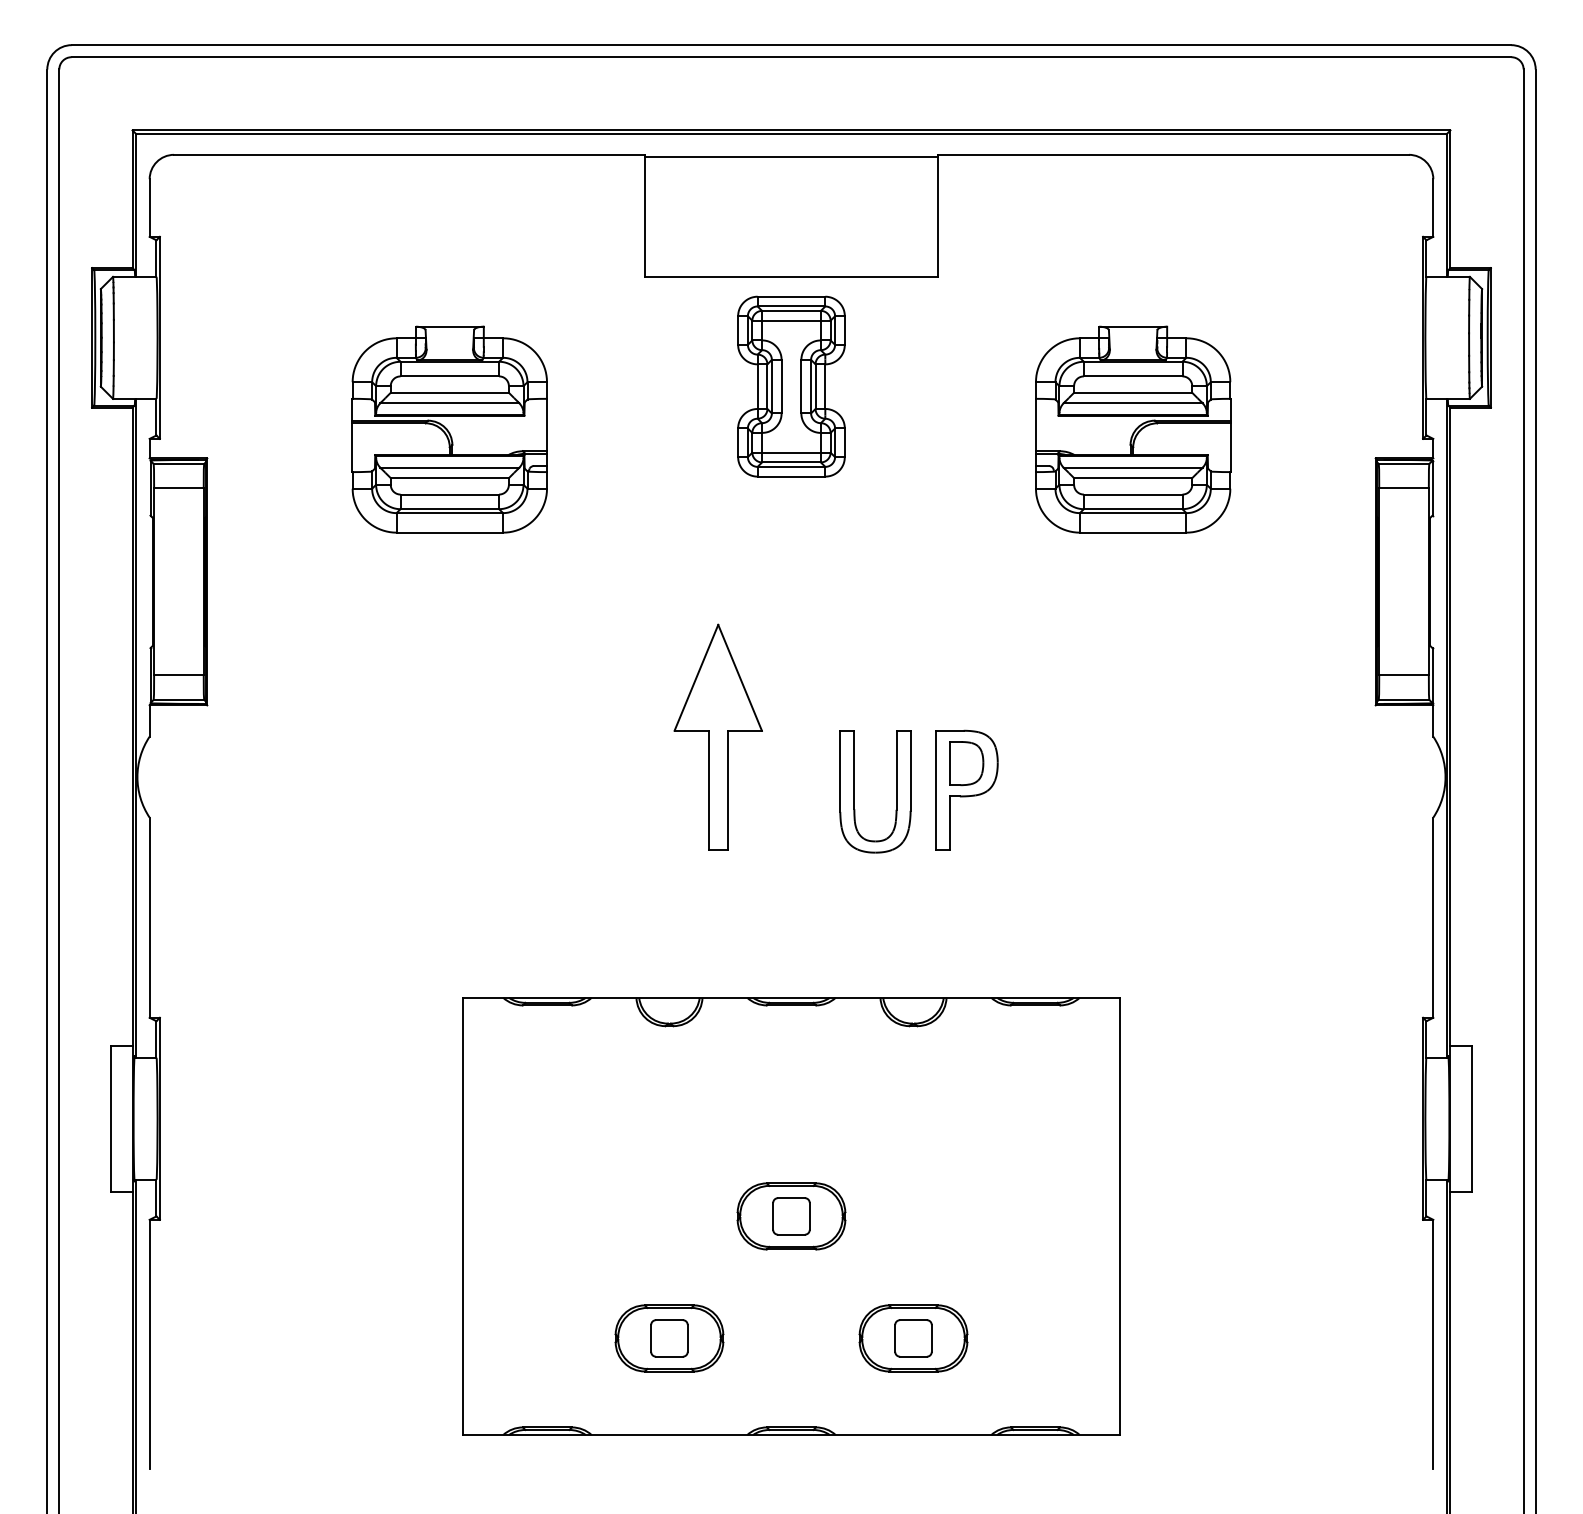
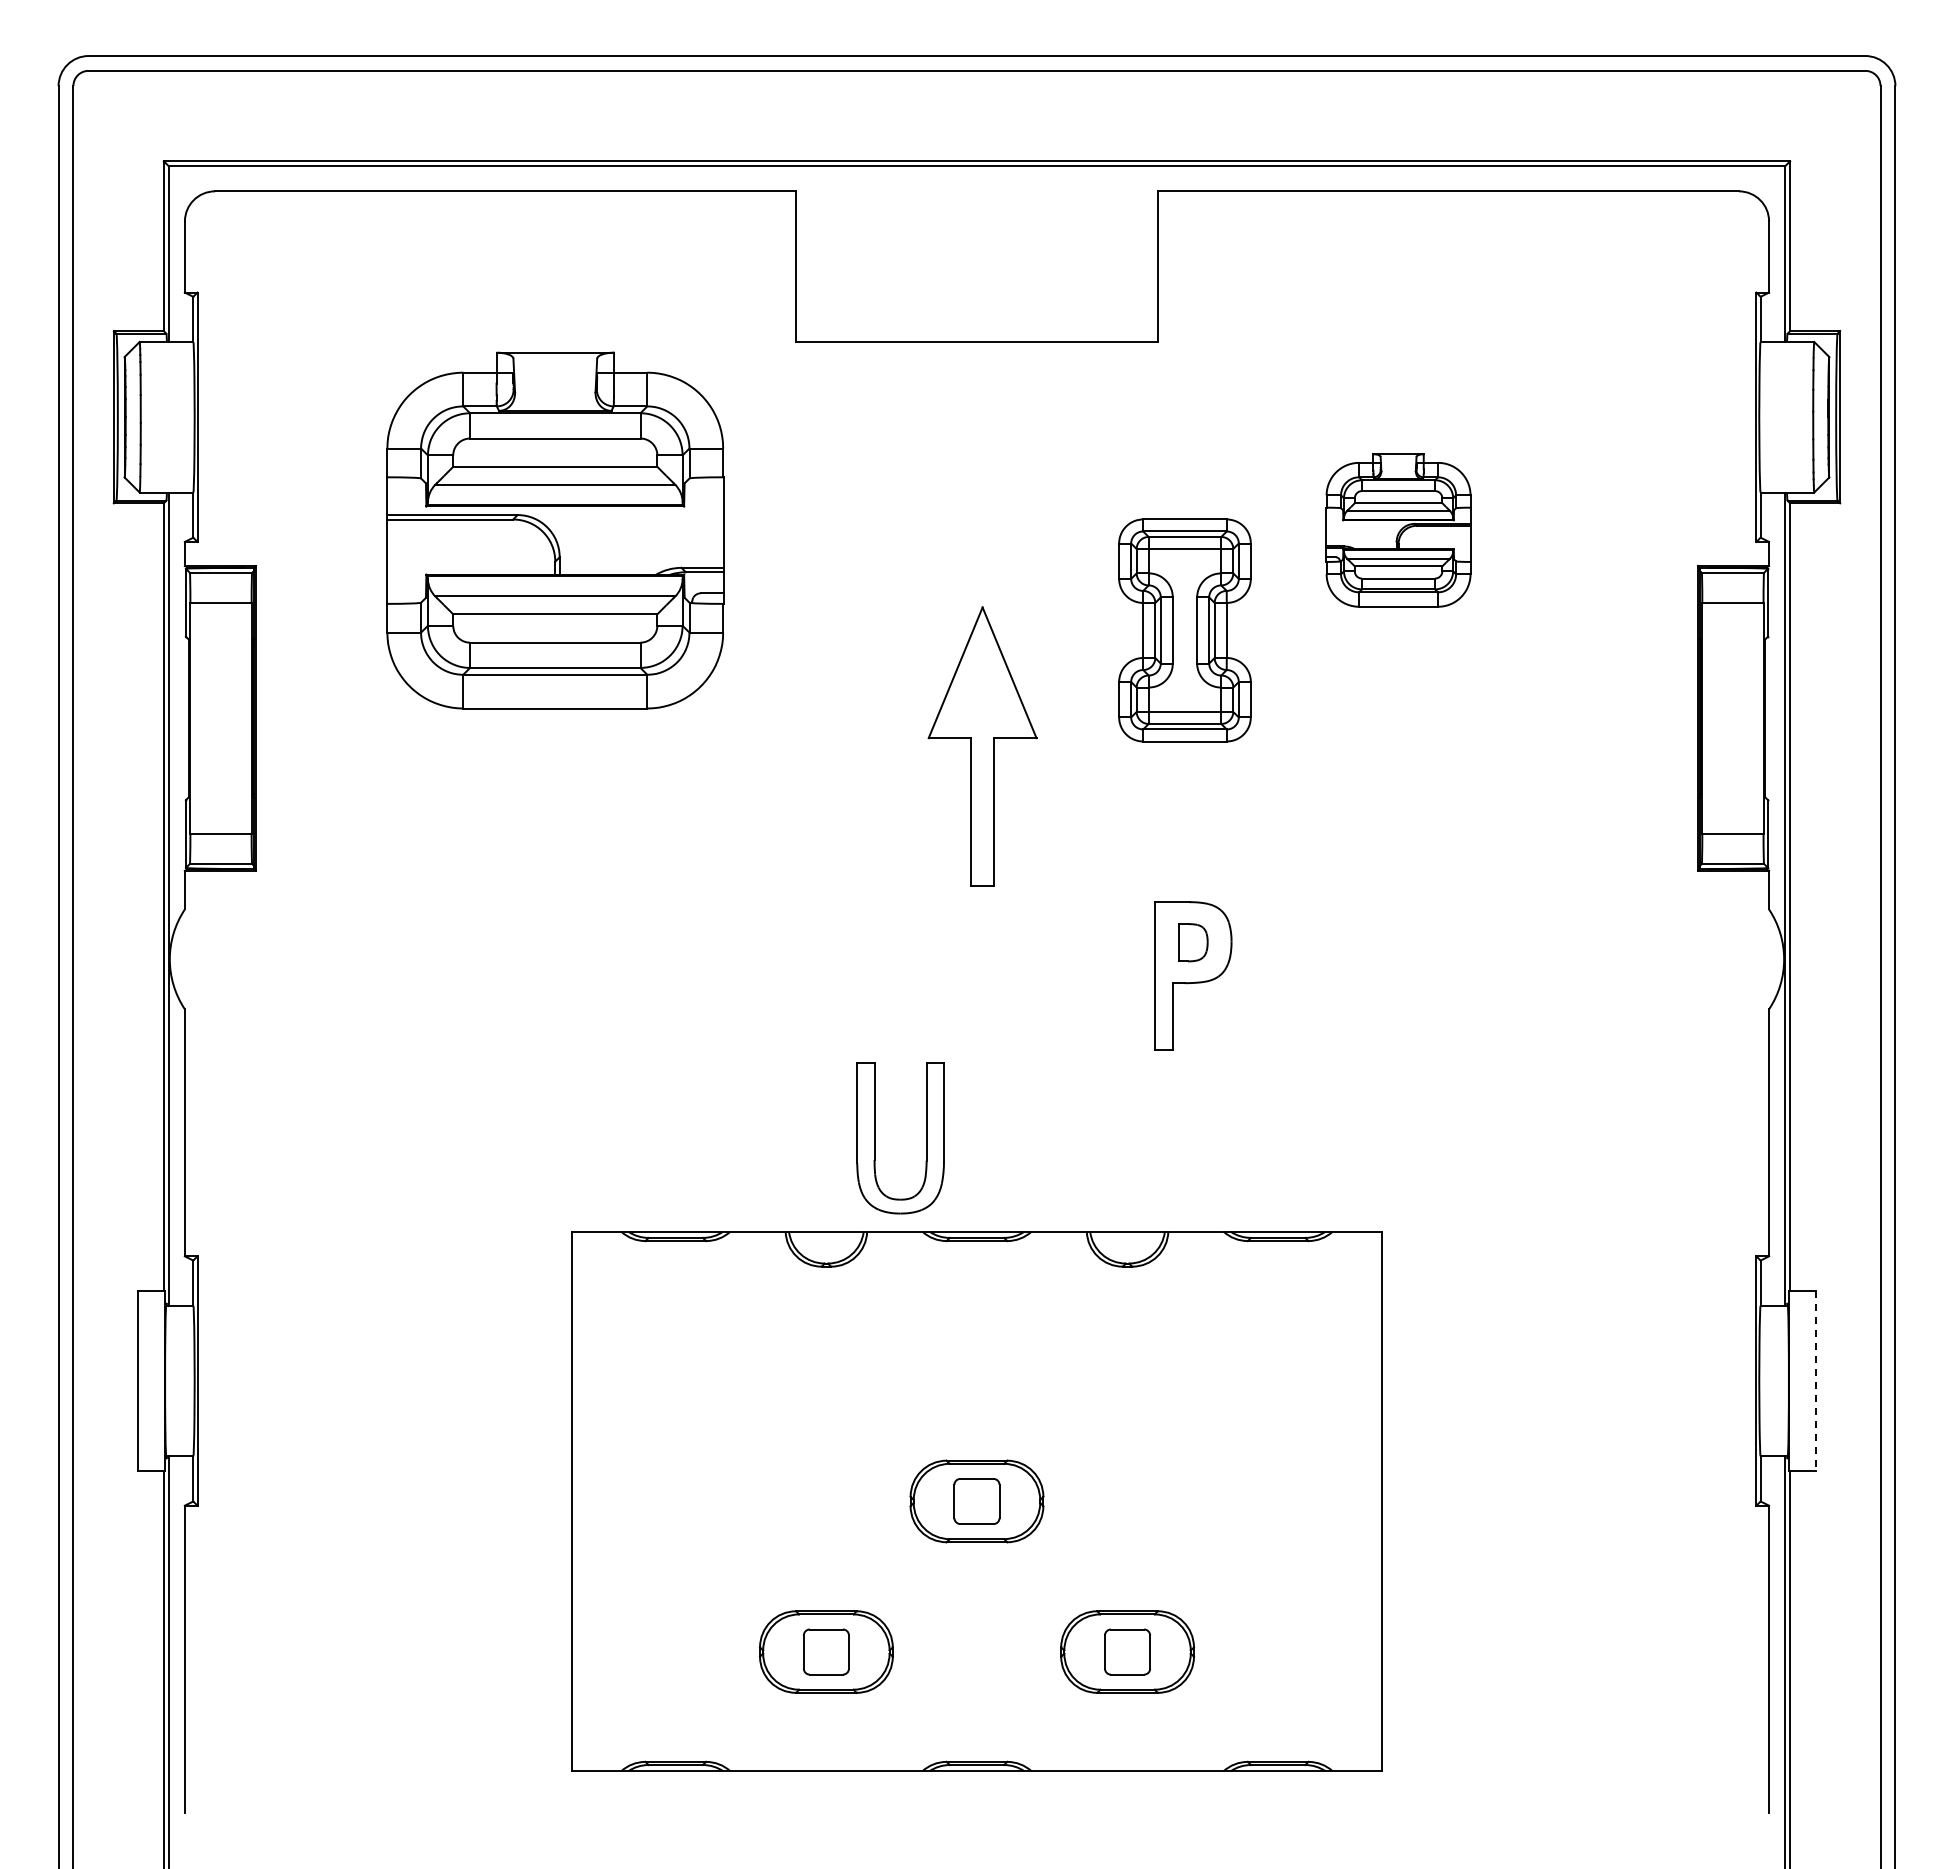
line: (791, 157) -> (976, 194), removed
part: (791, 386) -> (1184, 630), moved
part: (449, 429) -> (555, 530), size x1.4
part: (1133, 429) -> (1398, 530), size x0.6
part: (718, 737) -> (982, 746), moved
part: (966, 763) -> (1193, 942), size x0.7
part: (855, 791) -> (875, 1138), moved
line: (1471, 1119) -> (1816, 1381), solid -> dashed

